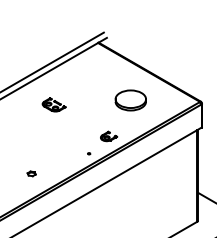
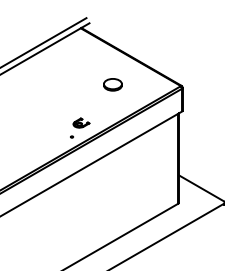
part: (130, 100) -> (112, 84), size x0.6
part: (53, 104) -> (37, 88), removed
part: (108, 135) -> (81, 122), moved
part: (31, 173) -> (15, 156), removed

